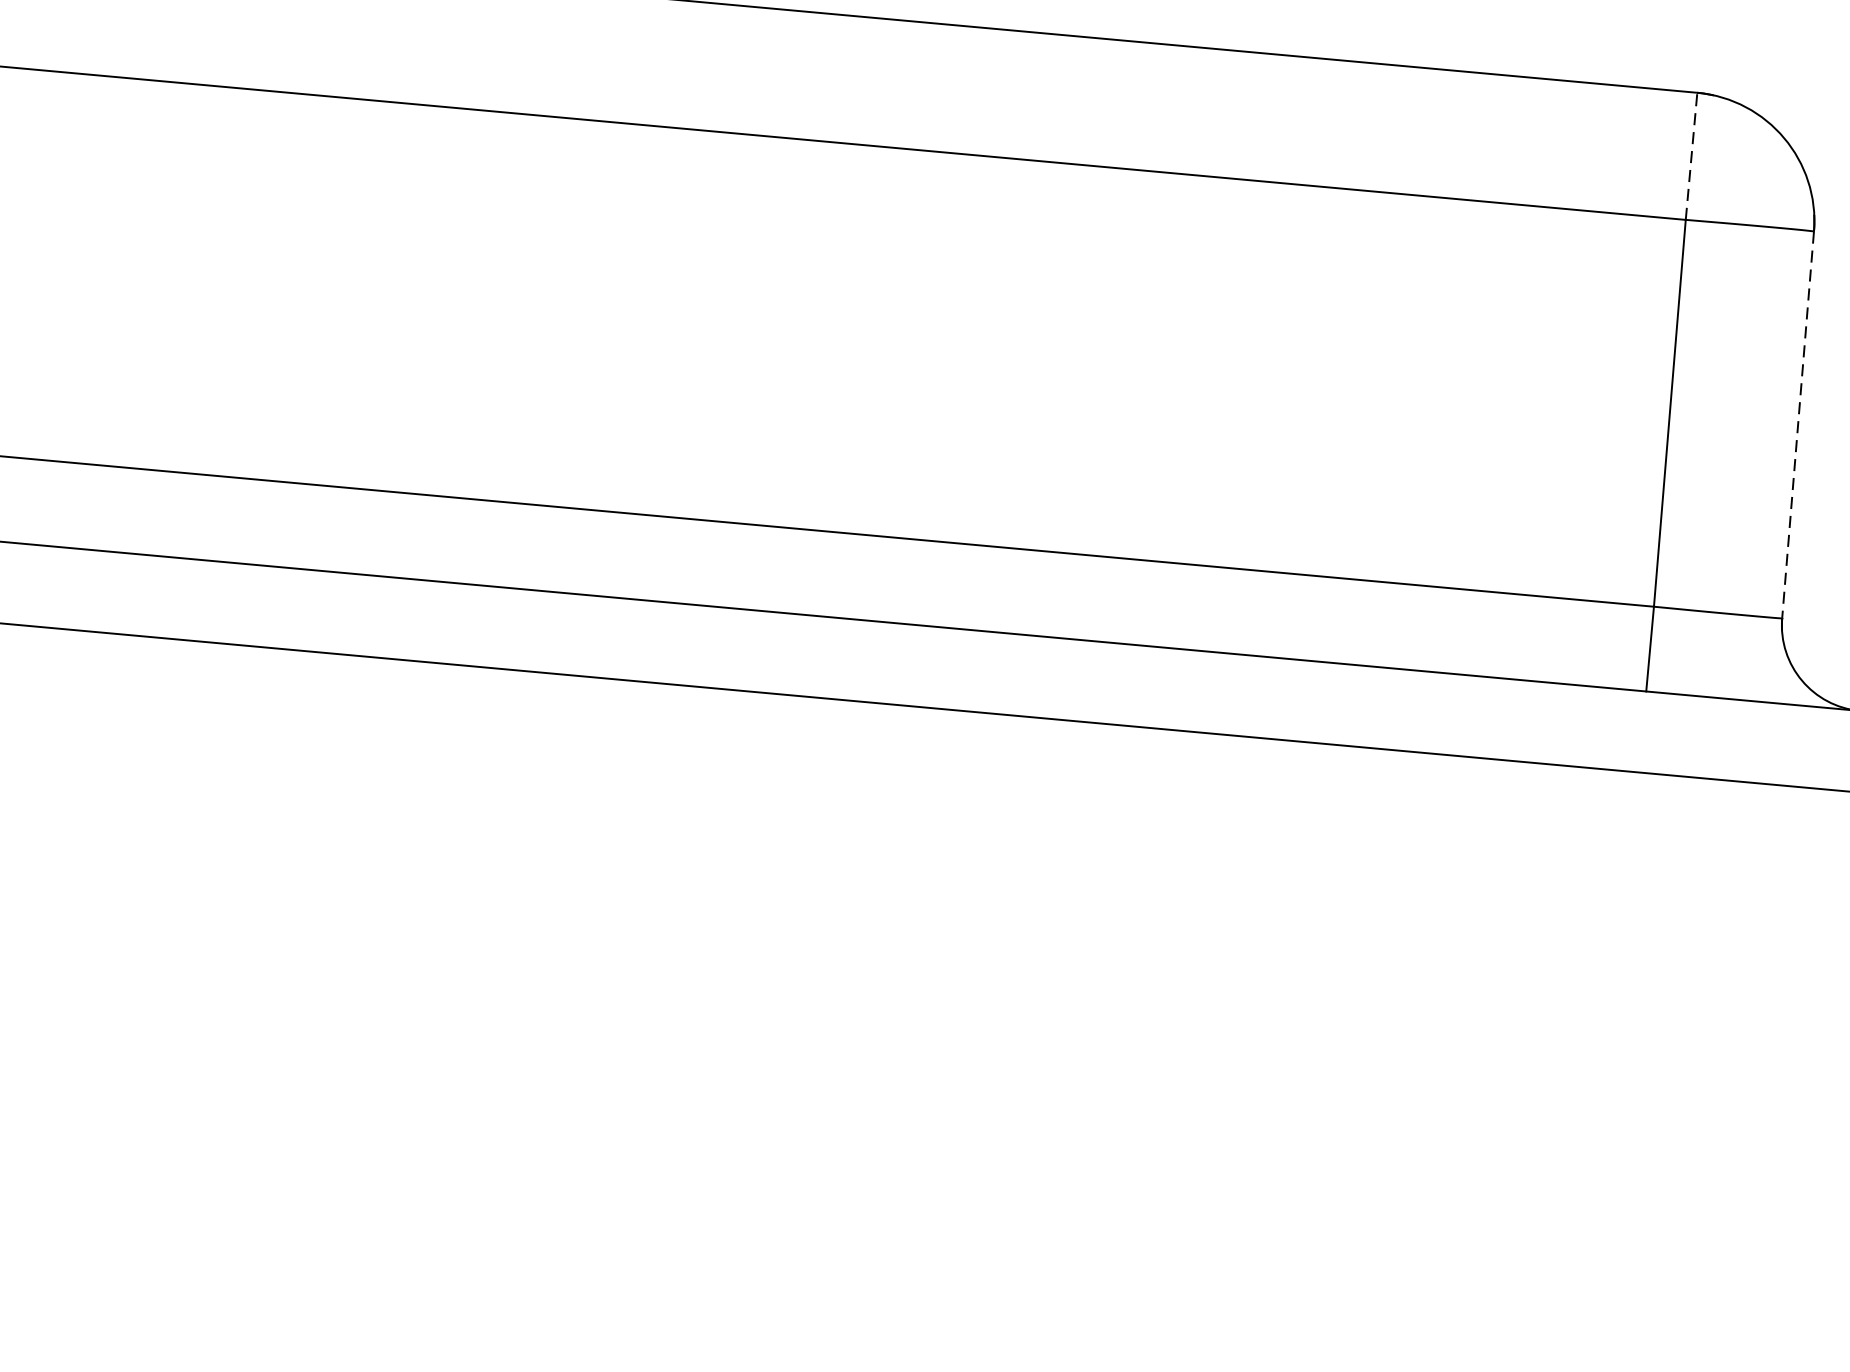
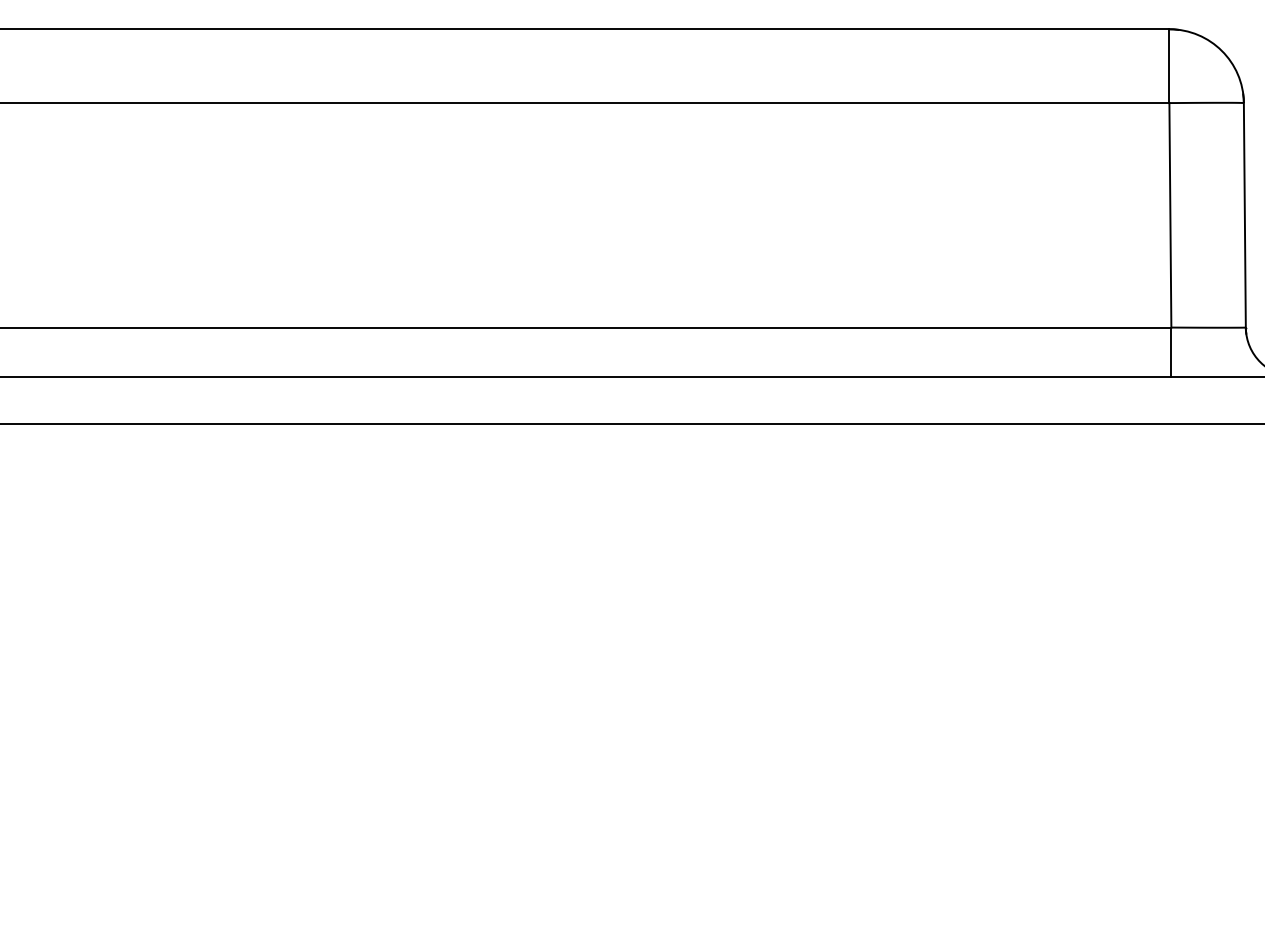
line: (1691, 156) -> (1169, 66), dashed -> solid
line: (1797, 425) -> (1244, 215), dashed -> solid

